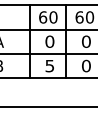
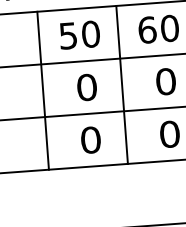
text: (43, 17) -> (69, 35), 60 -> 50
text: (49, 65) -> (89, 138), 5 -> 0

